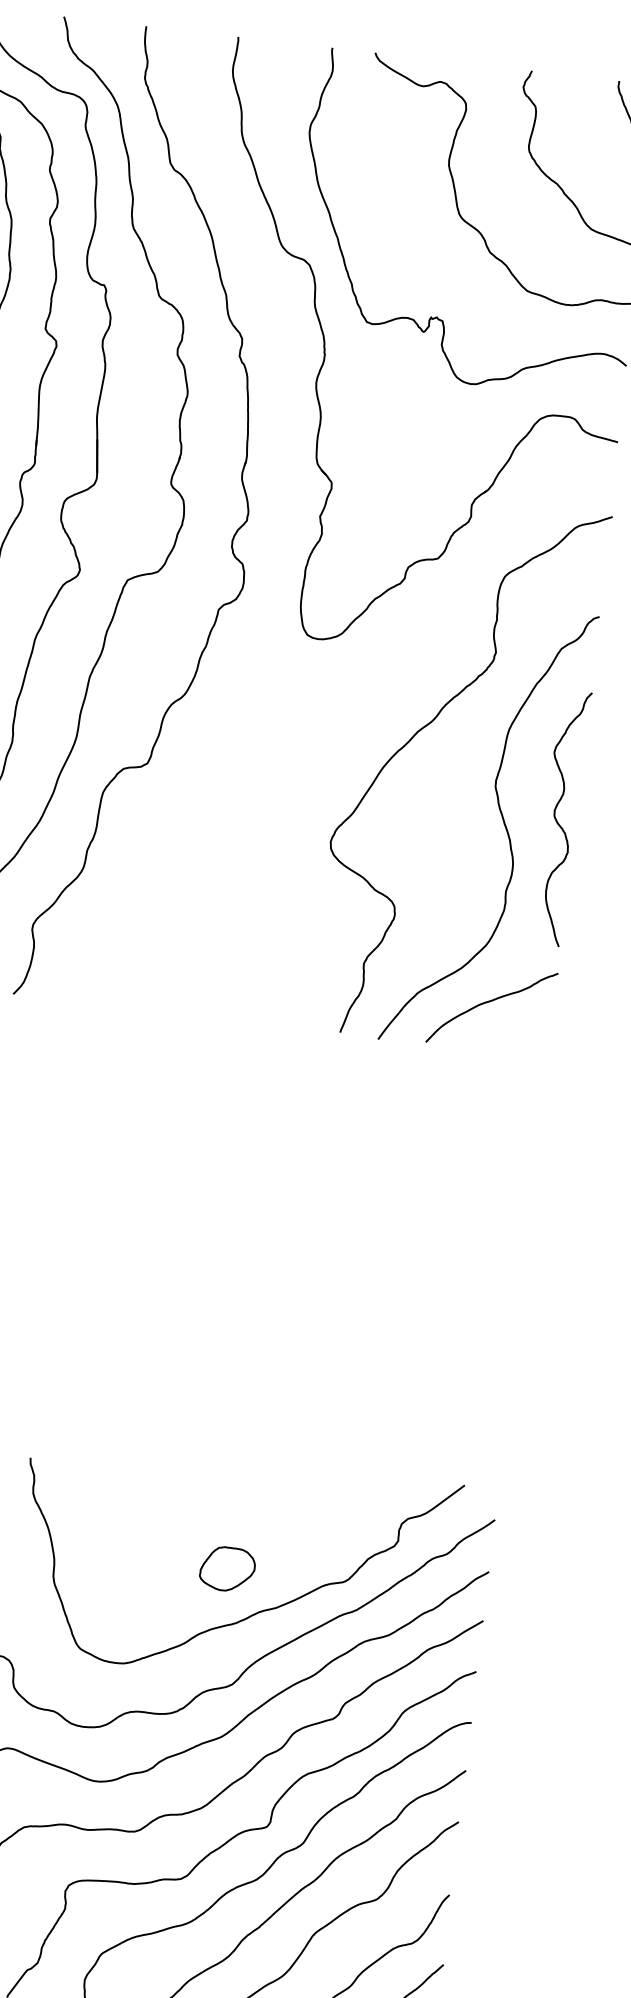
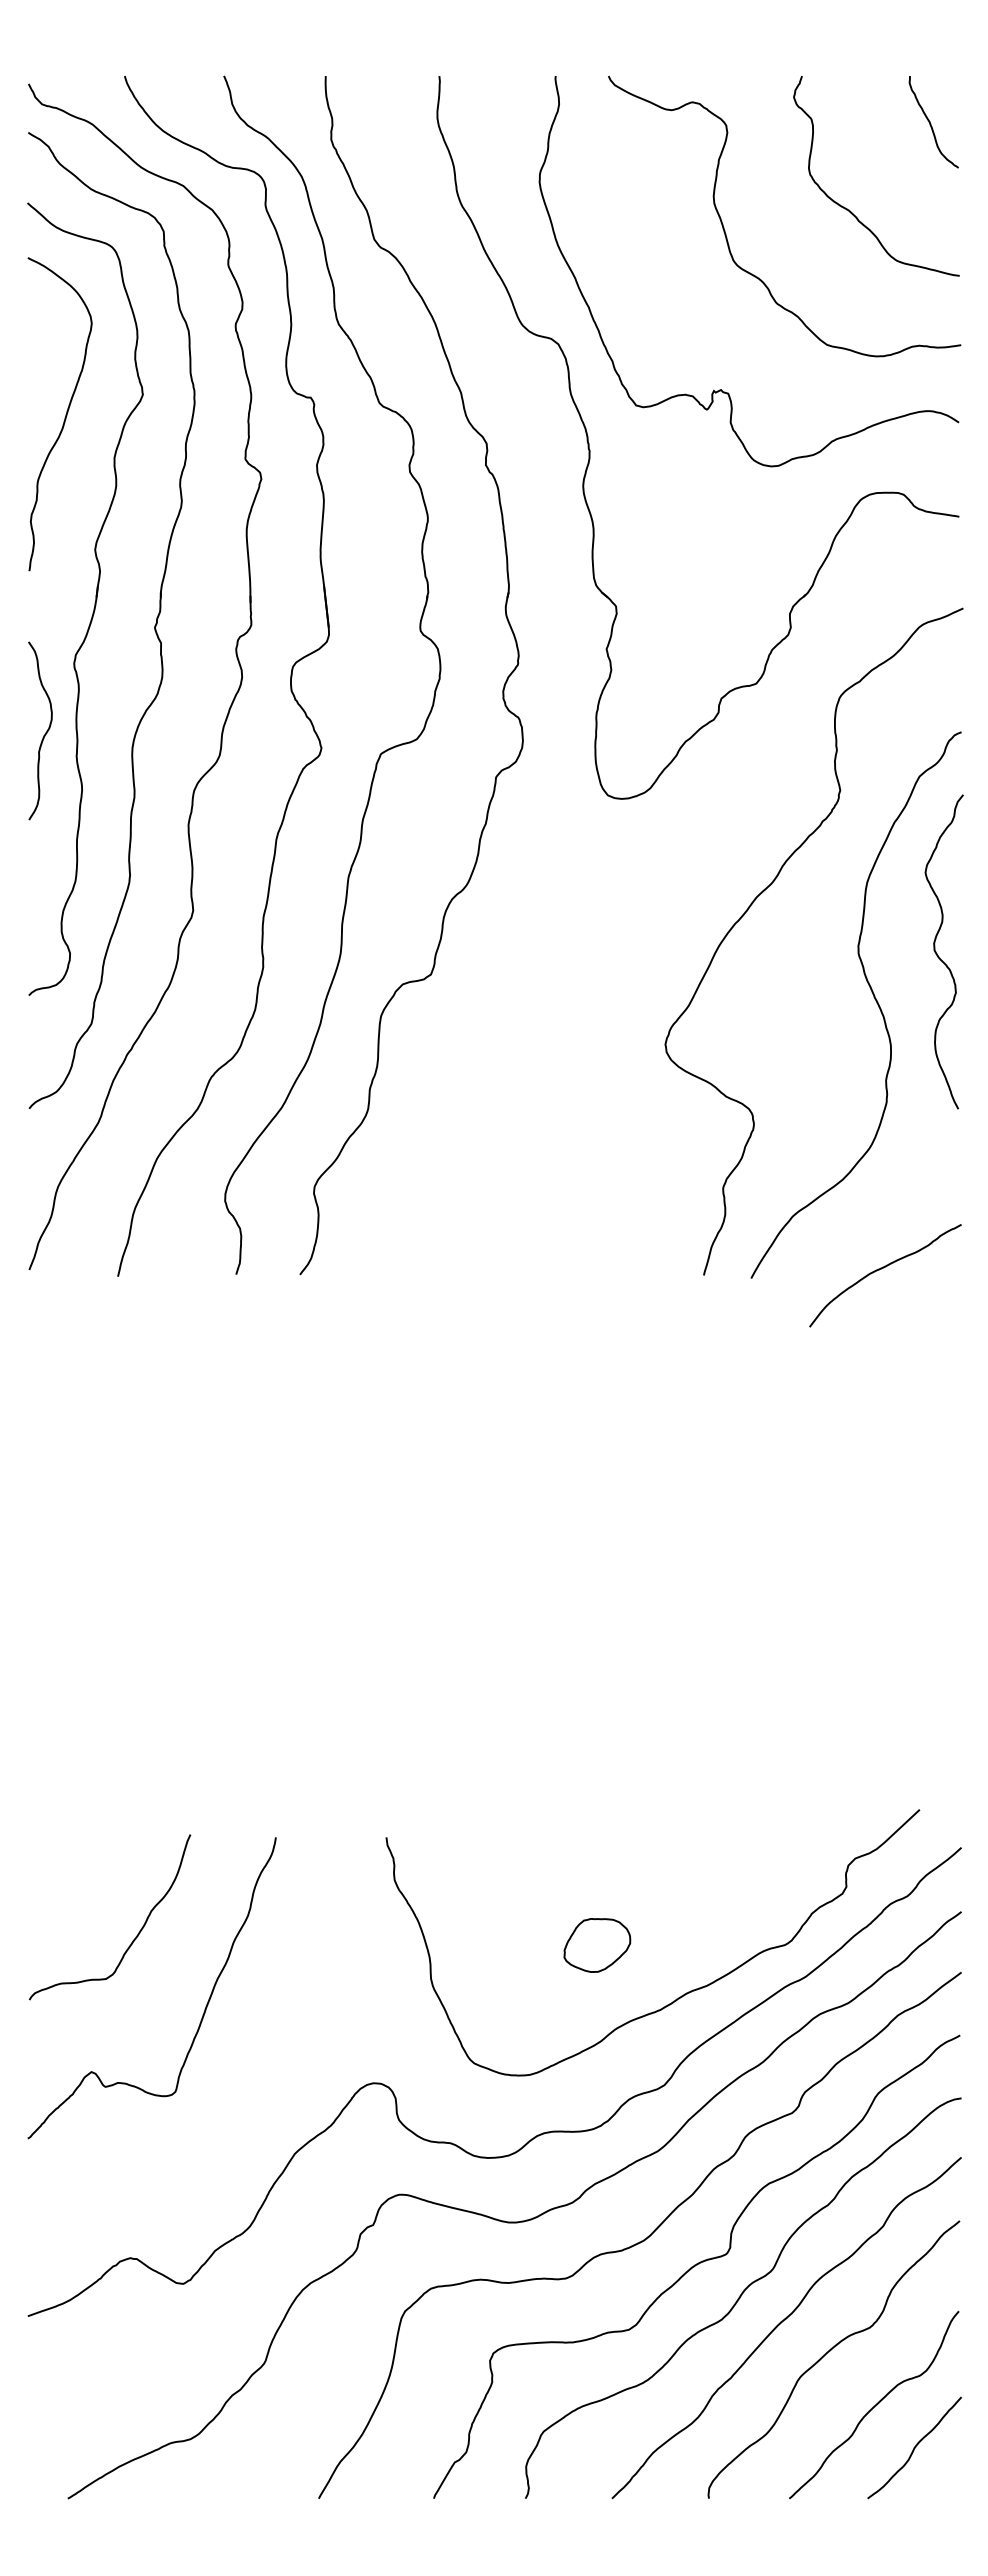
curve: (556, 818) -> (937, 953), moved
curve: (489, 1002) -> (881, 1269), moved
part: (227, 1569) -> (597, 1945), moved

